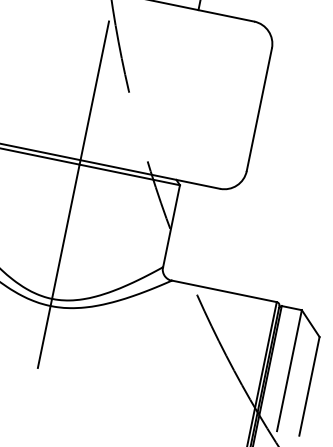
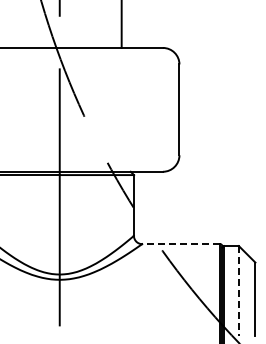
line: (224, 292) -> (181, 244), solid -> dashed
line: (288, 370) -> (238, 290), solid -> dashed

